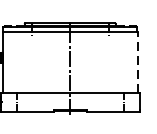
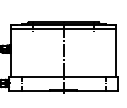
line: (138, 61) -> (116, 52), dashed -> solid

